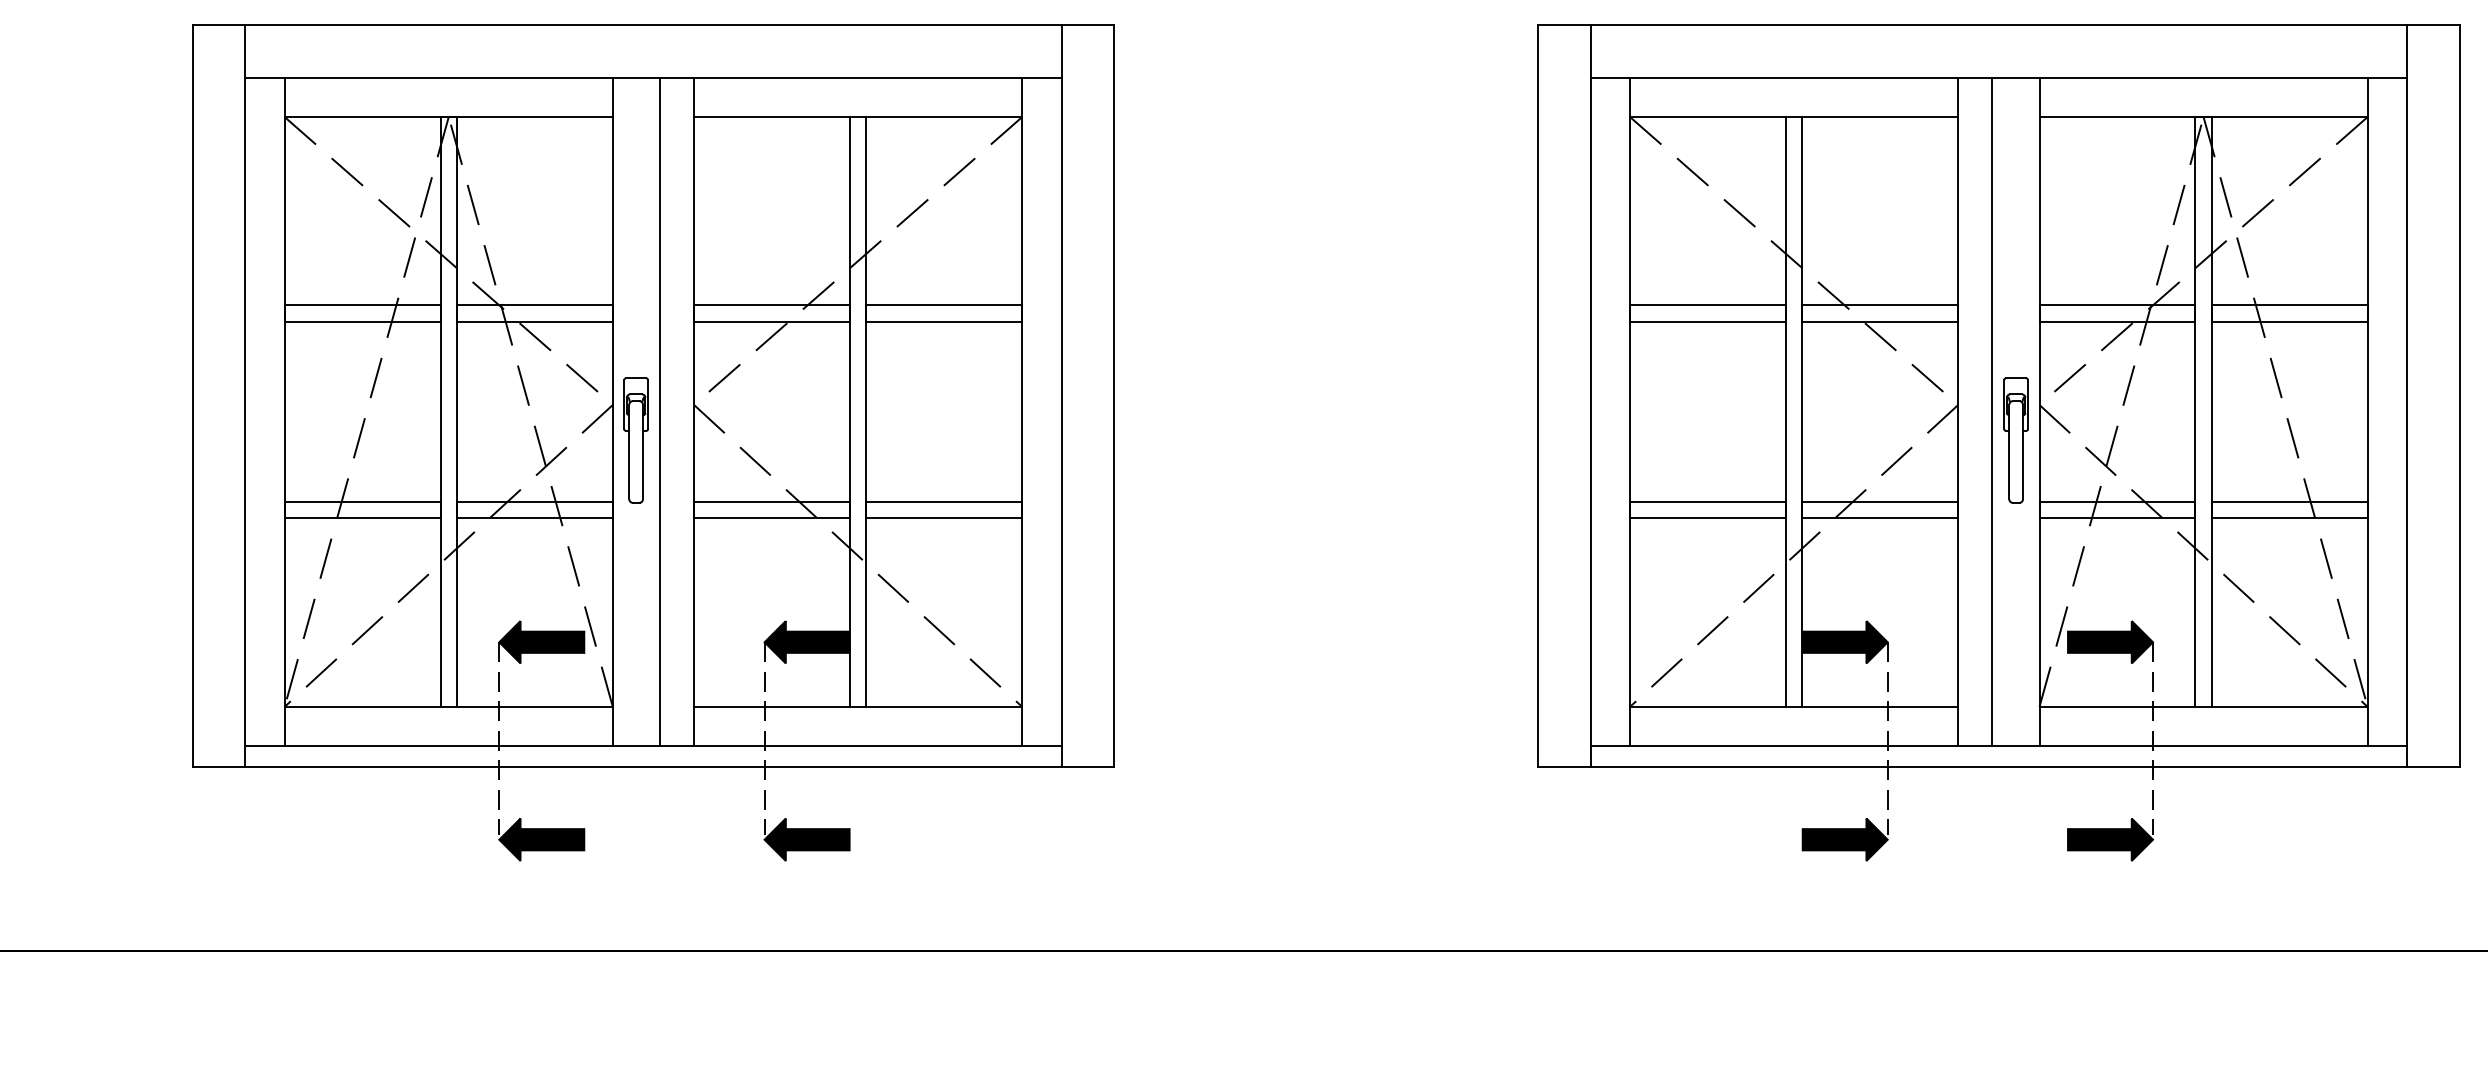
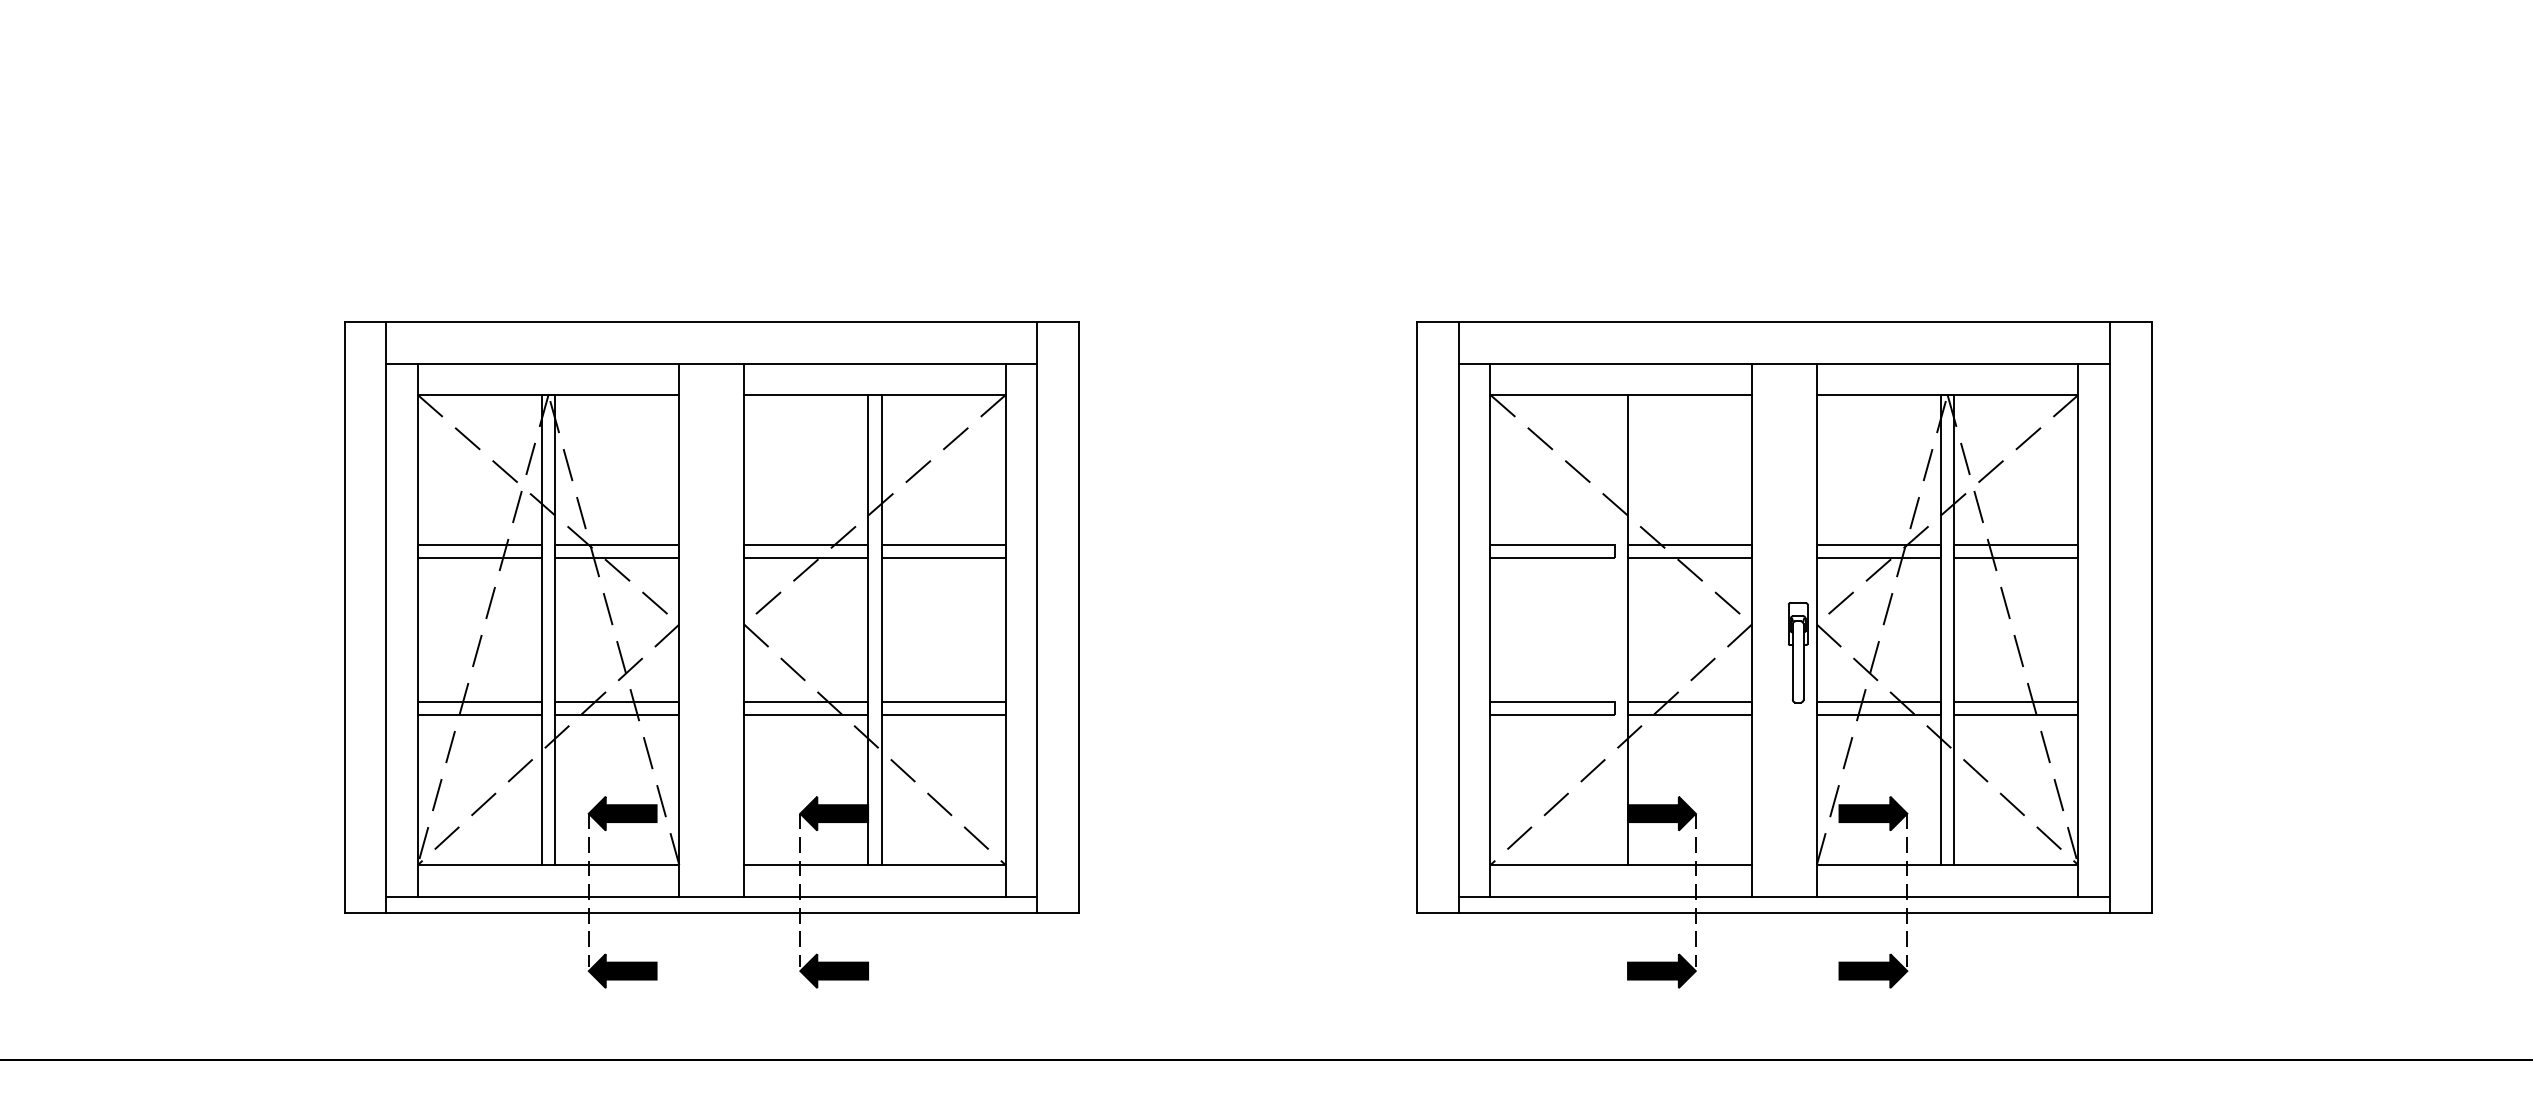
line: (660, 411) -> (717, 629), removed
line: (1785, 411) -> (1614, 629), removed
line: (1992, 411) -> (1779, 629), removed
part: (635, 440) -> (697, 652), removed

